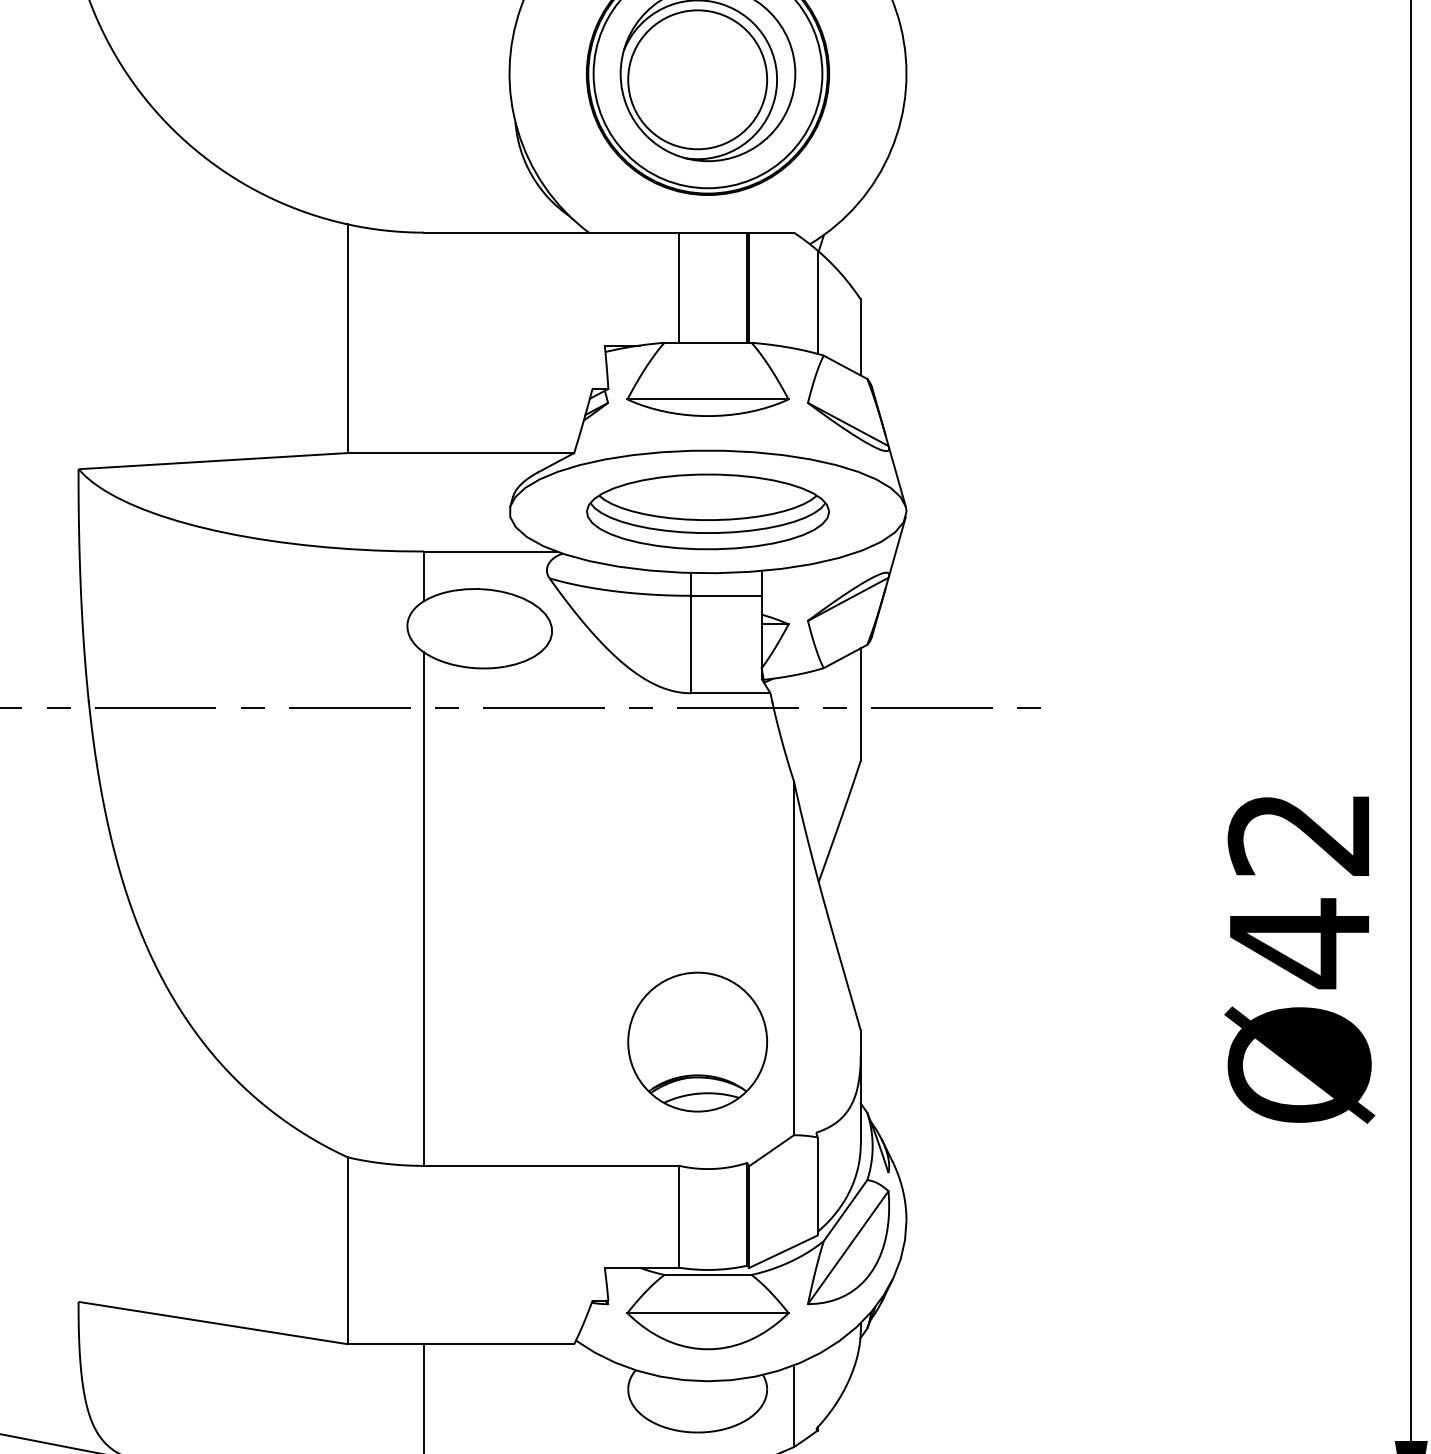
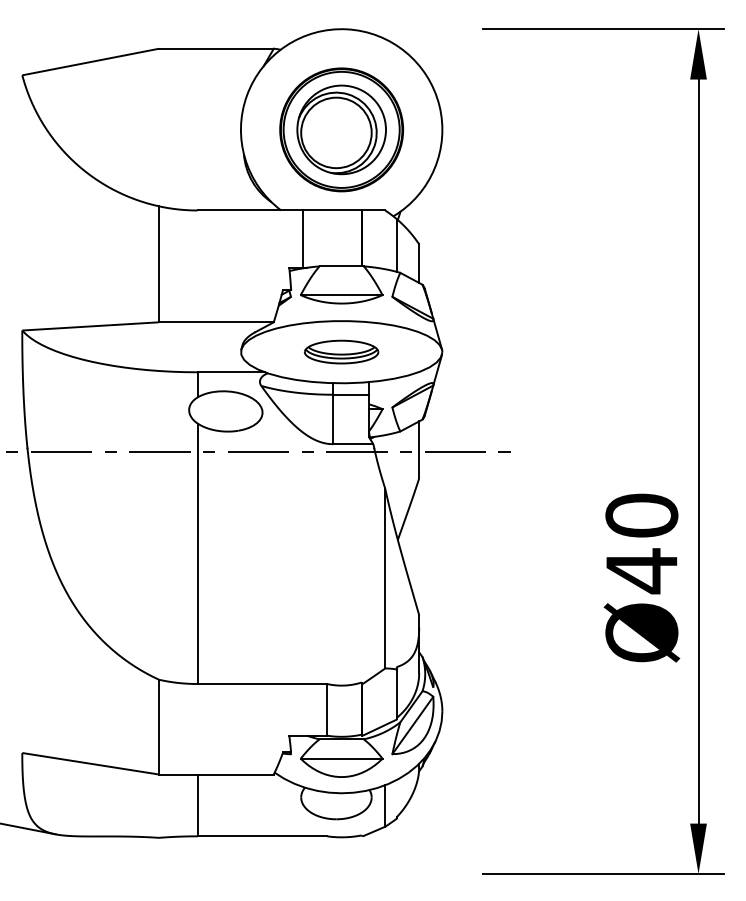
line: (680, 287) -> (303, 238), moved
part: (707, 510) -> (341, 351), size x0.6
text: (1298, 833) -> (641, 515), Ø42 -> Ø40
part: (697, 1042) -> (336, 621), removed

